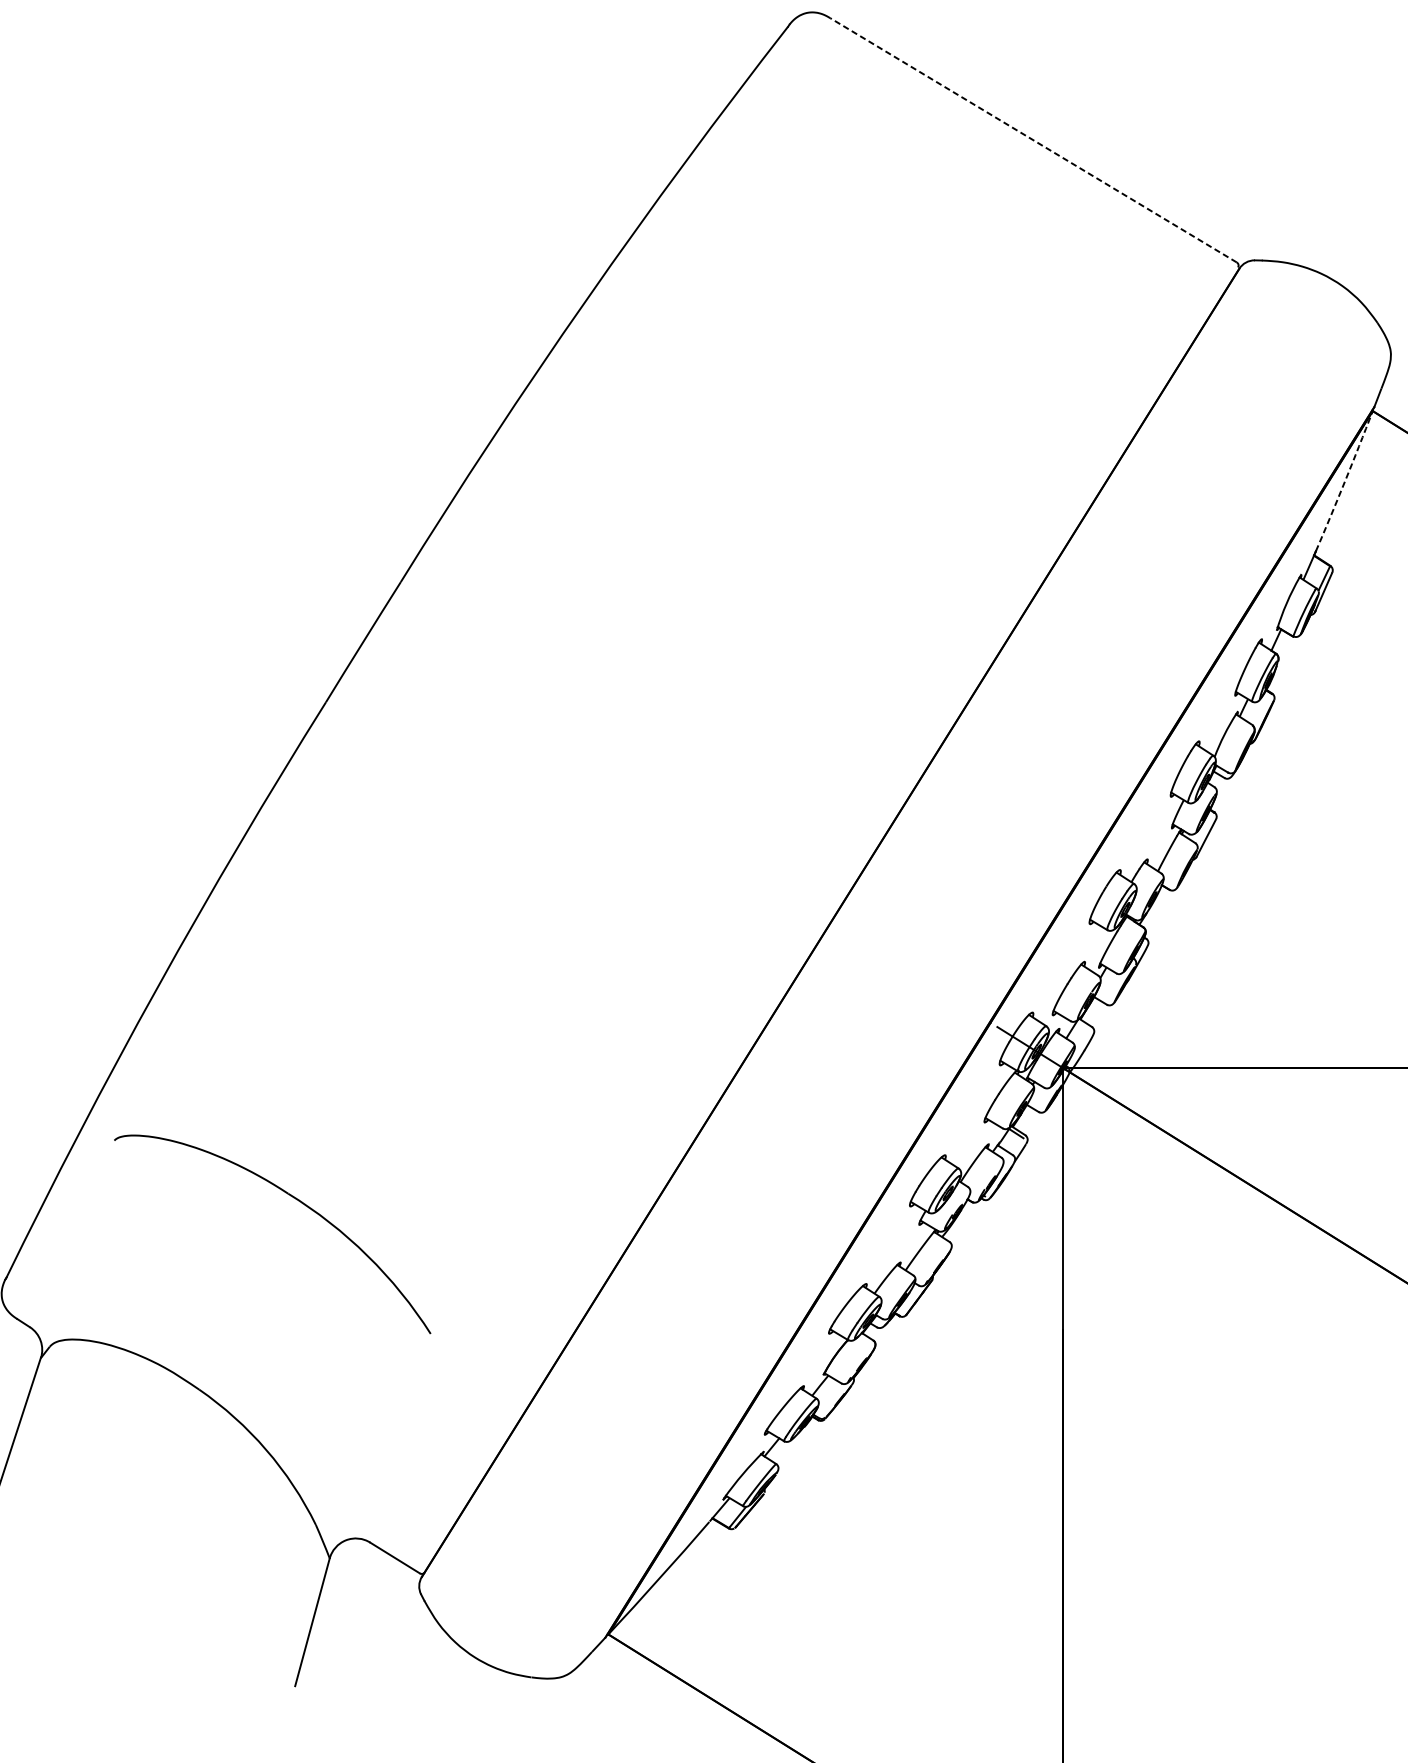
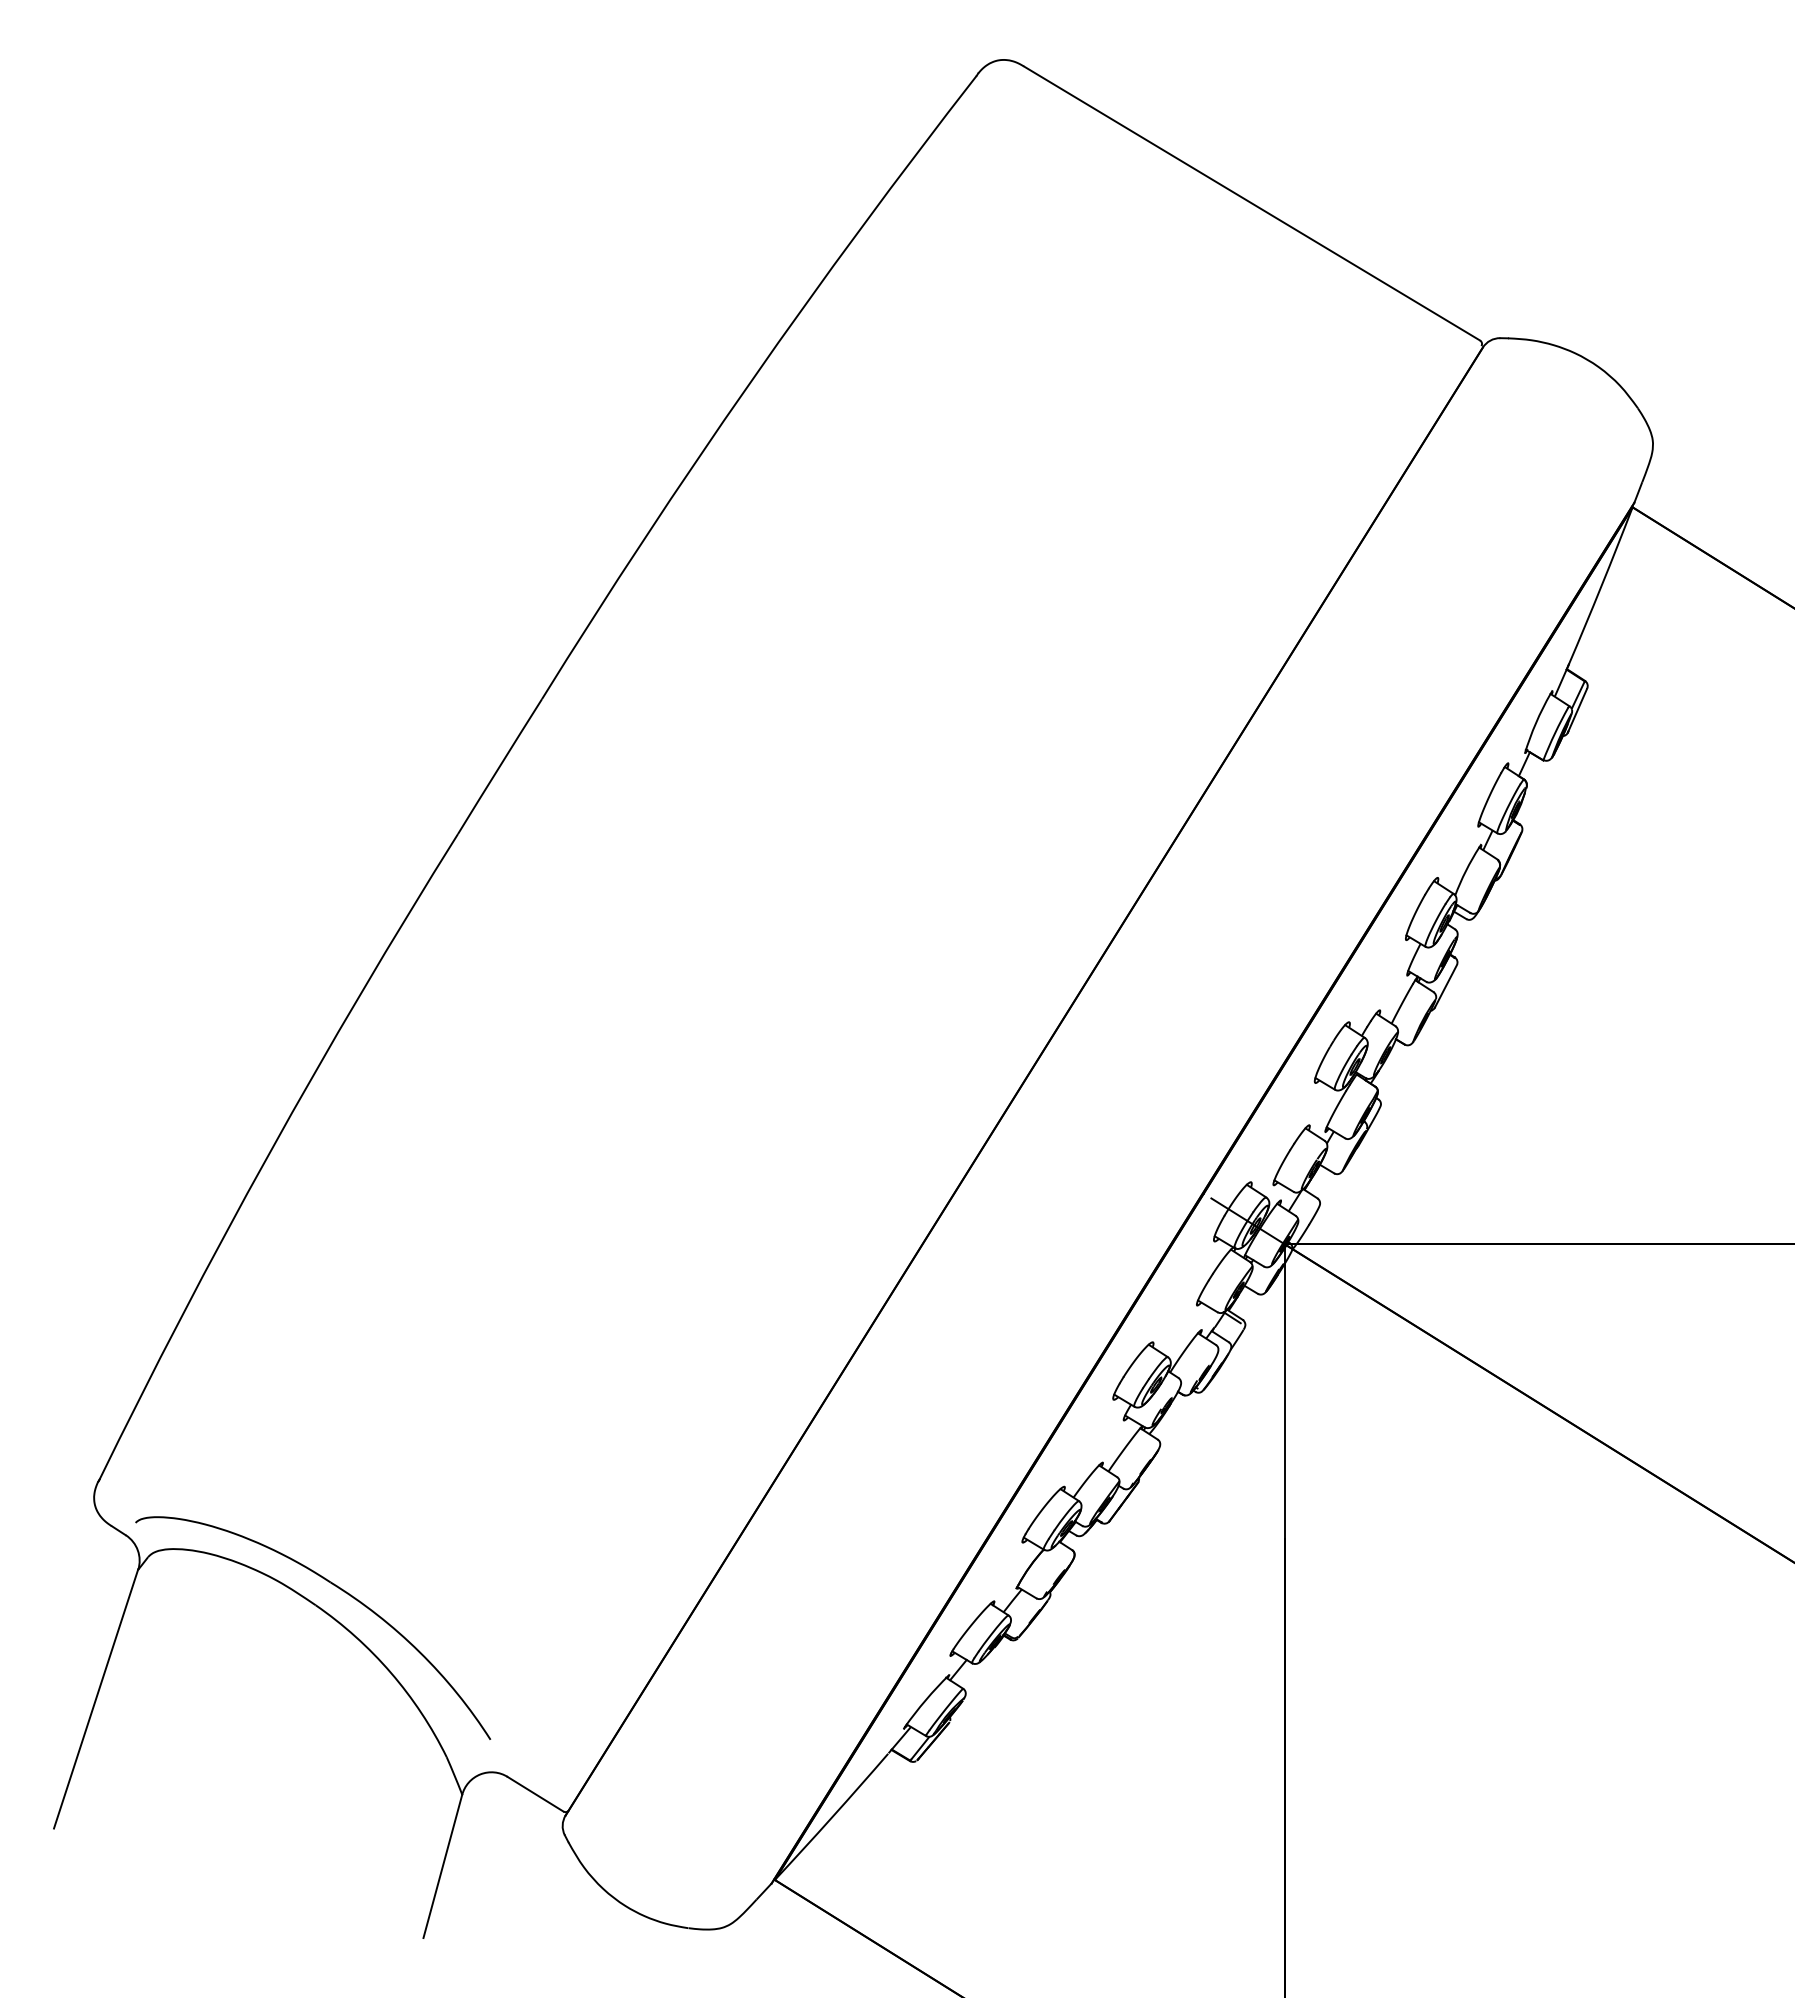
line: (1033, 140) -> (1251, 203), dashed -> solid
arc: (1345, 481) -> (1601, 586), dashed -> solid
part: (296, 1199) -> (339, 1589), moved

